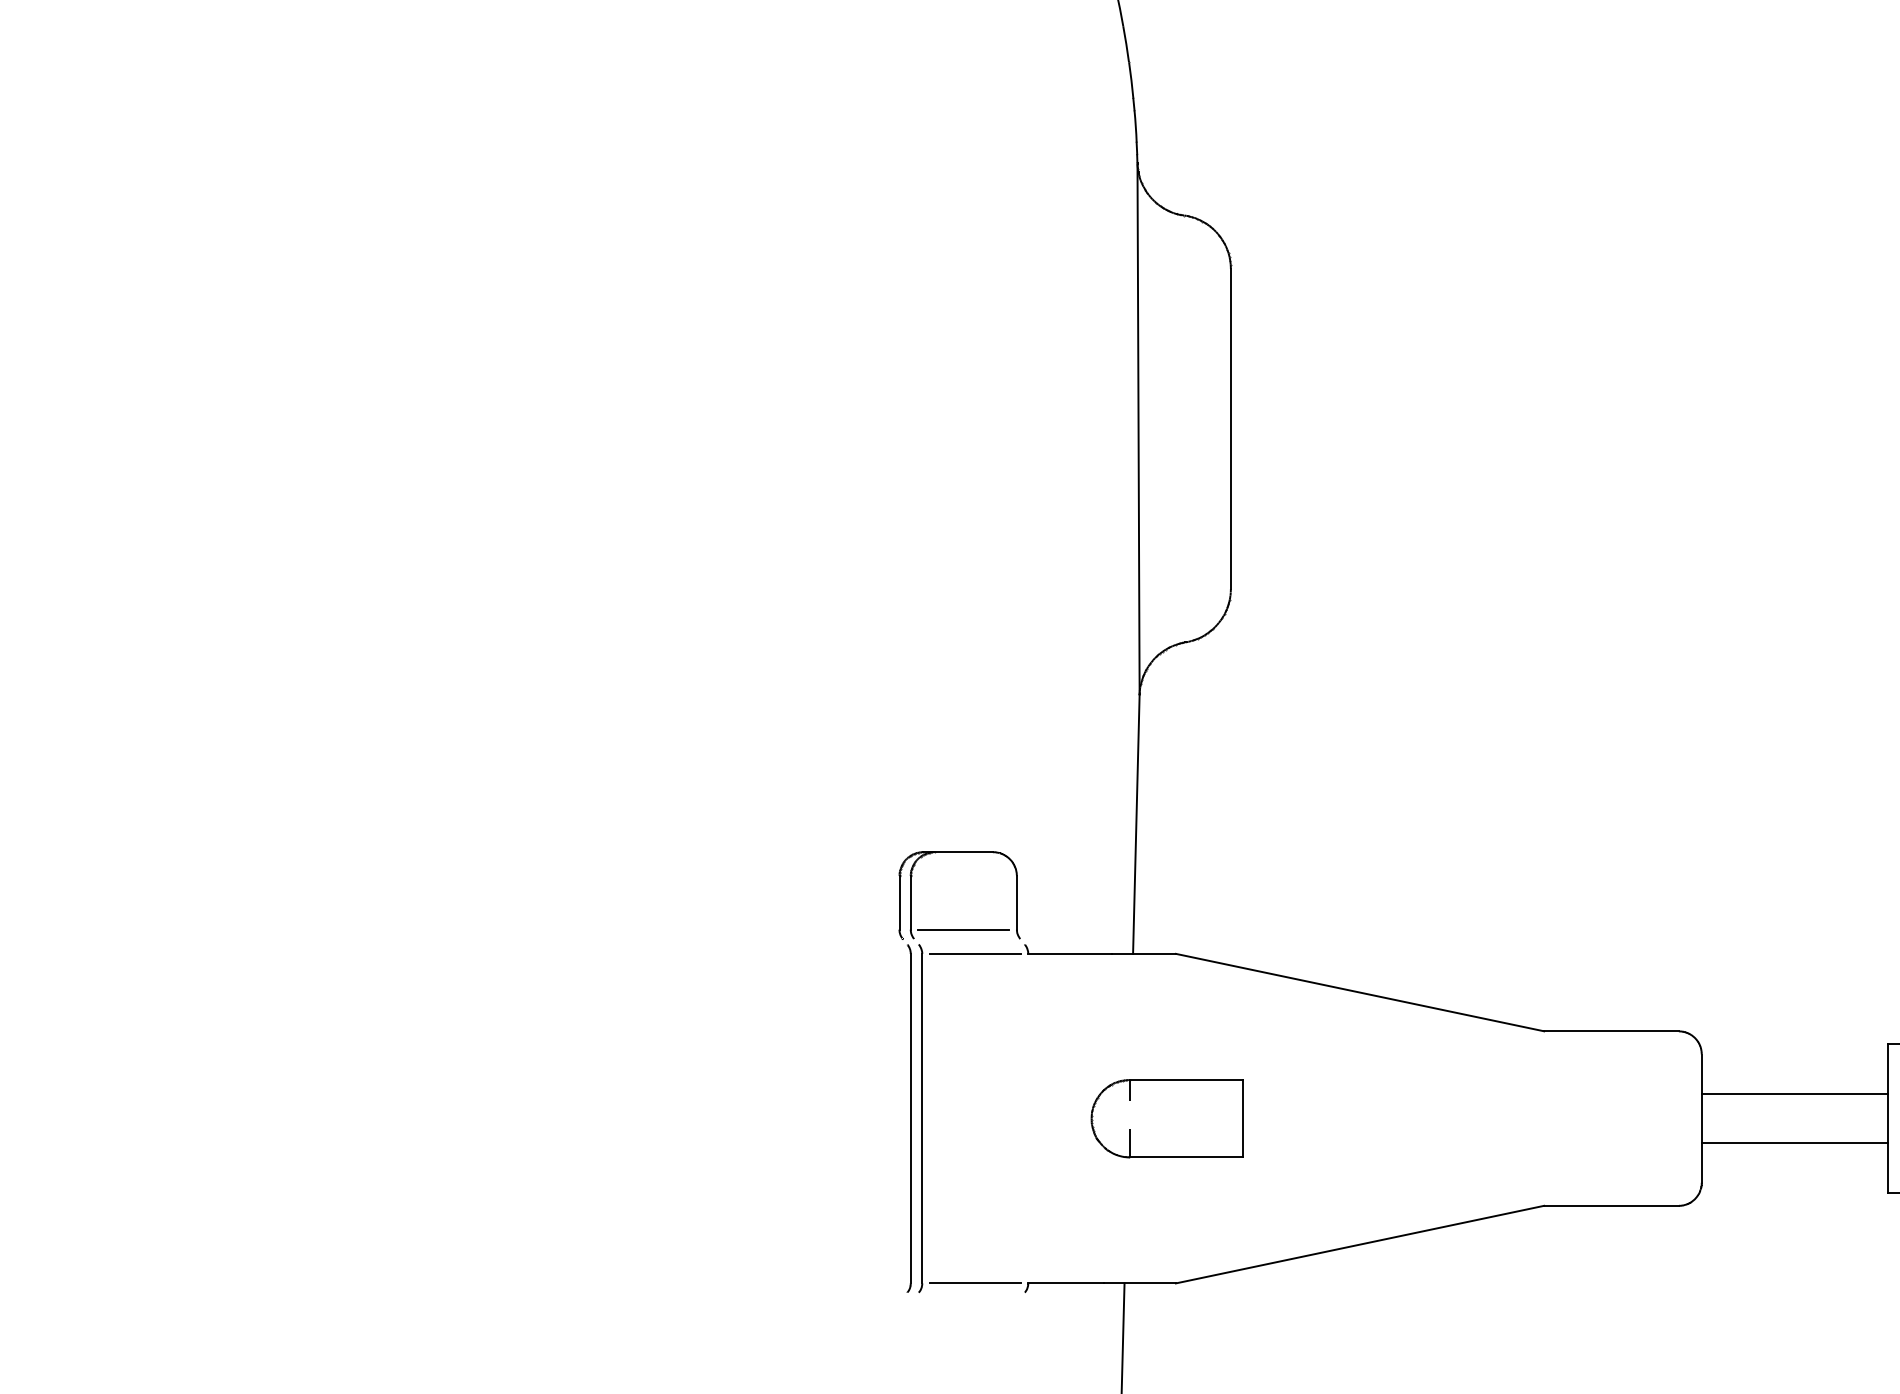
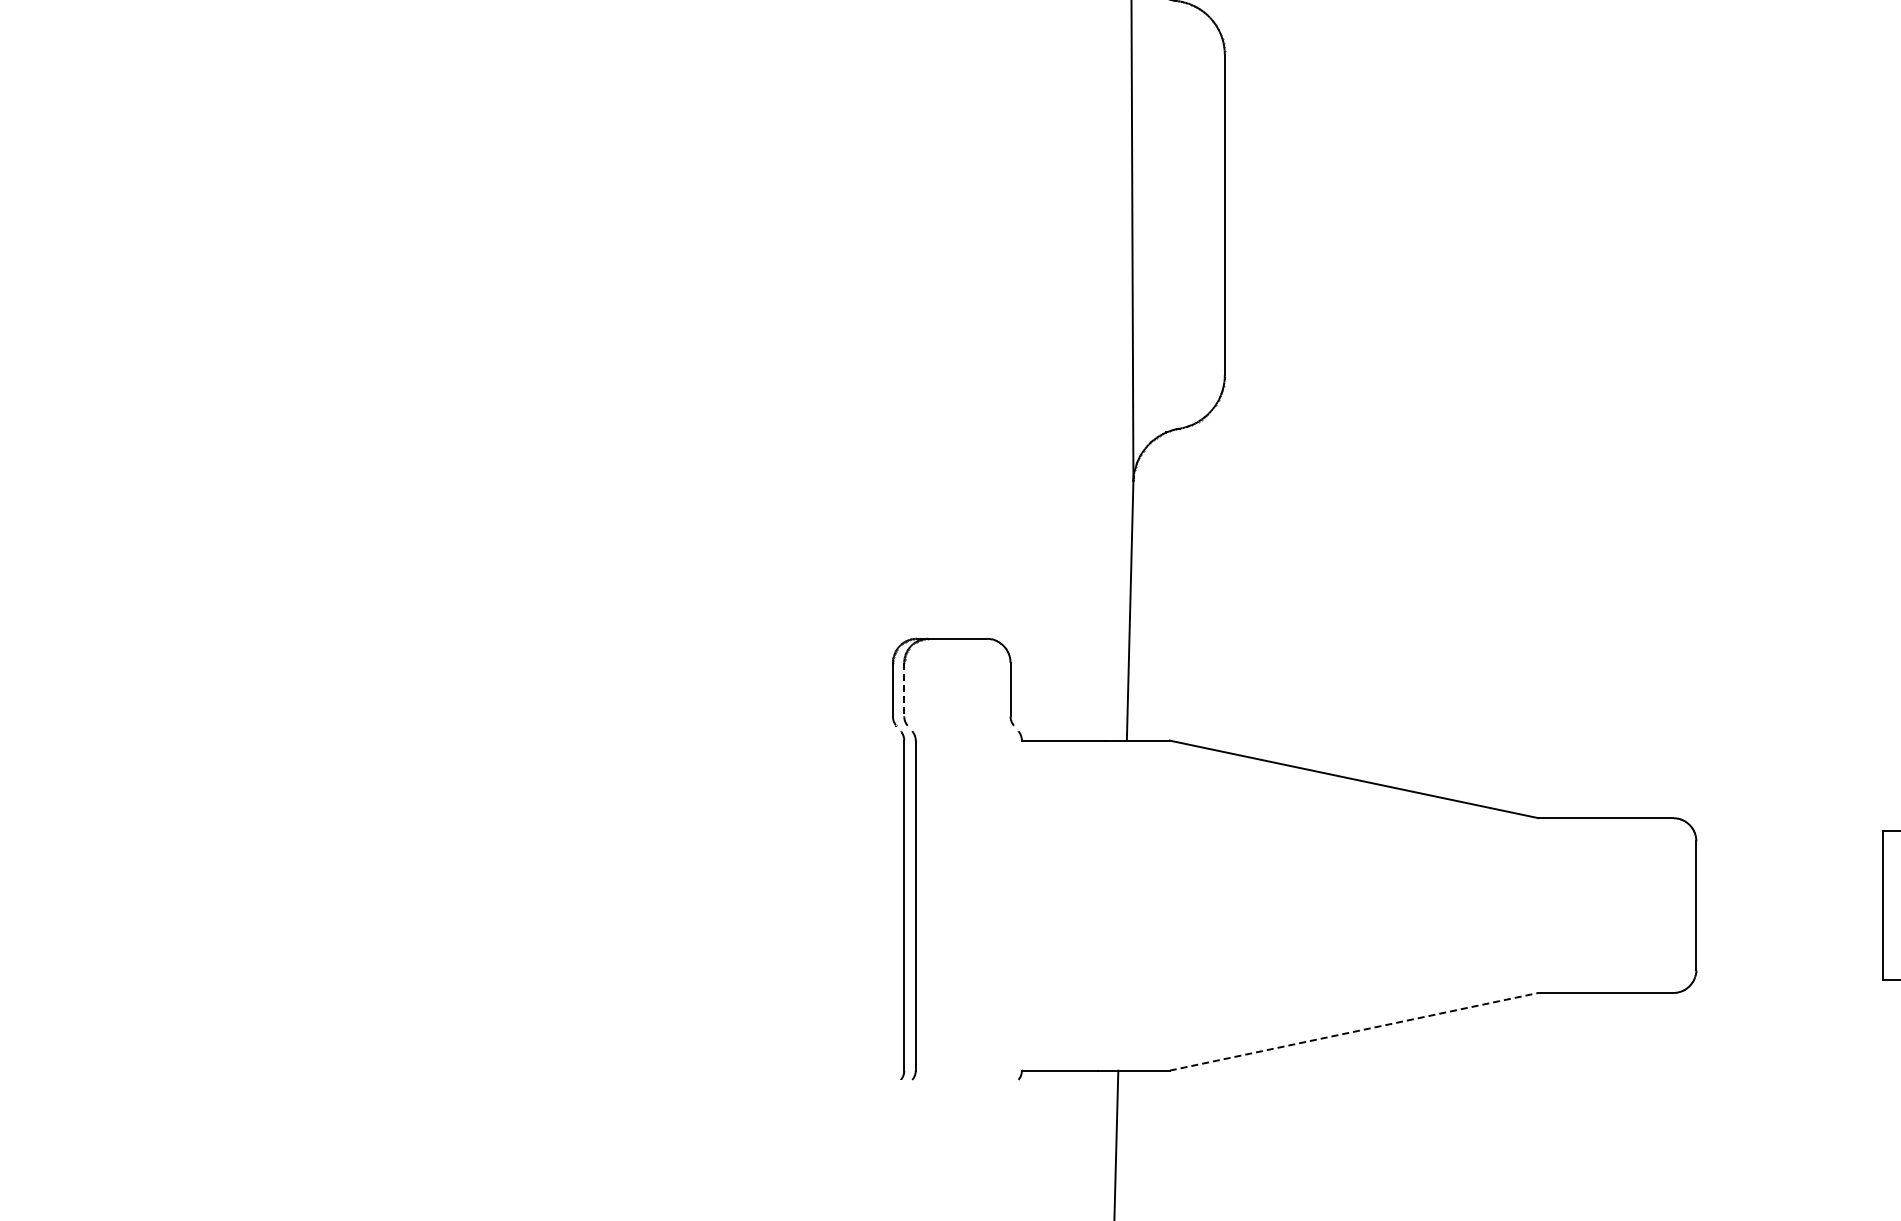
line: (910, 902) -> (903, 689), solid -> dashed
line: (963, 929) -> (957, 716), removed
line: (974, 953) -> (968, 740), removed
line: (1794, 1094) -> (1789, 881), removed
part: (1166, 1118) -> (1160, 905), removed
line: (1794, 1142) -> (1789, 929), removed
line: (1360, 1244) -> (1354, 1031), solid -> dashed
line: (974, 1283) -> (968, 1070), removed

